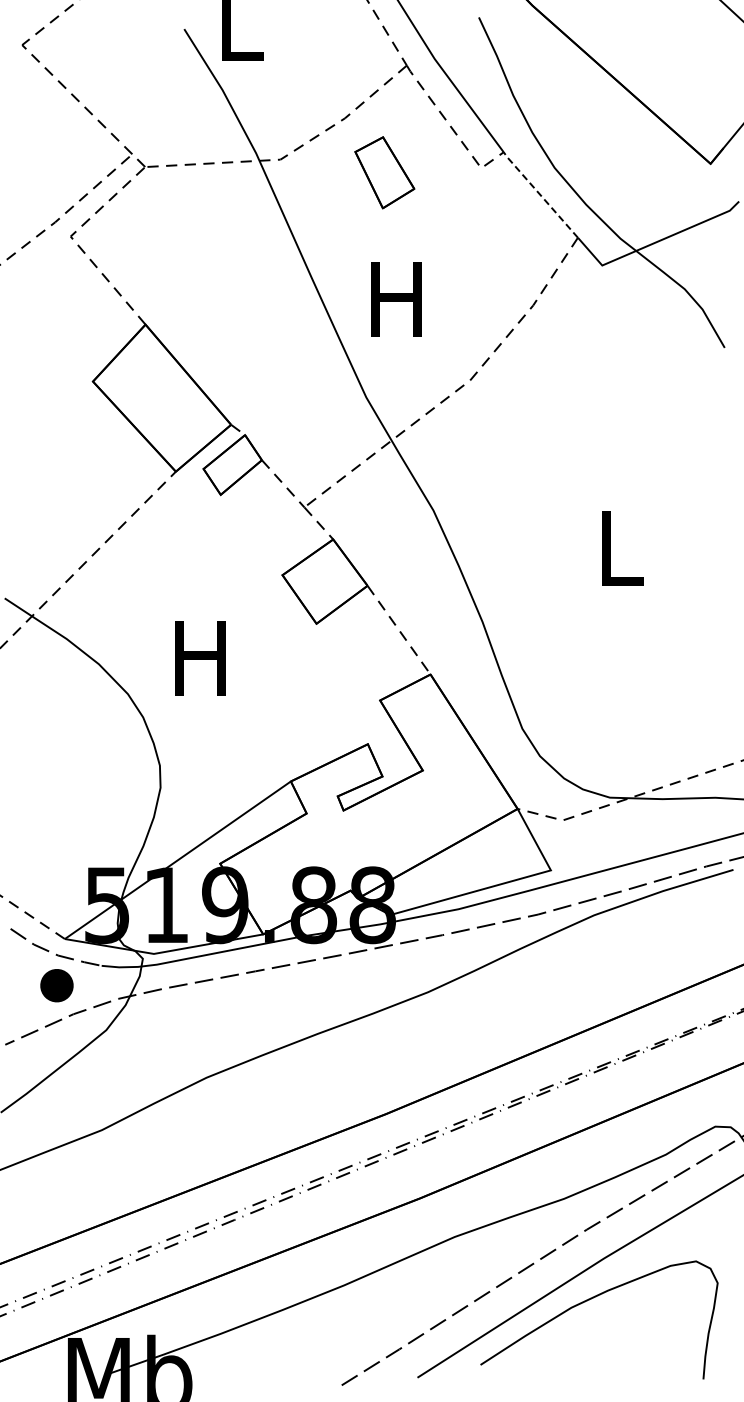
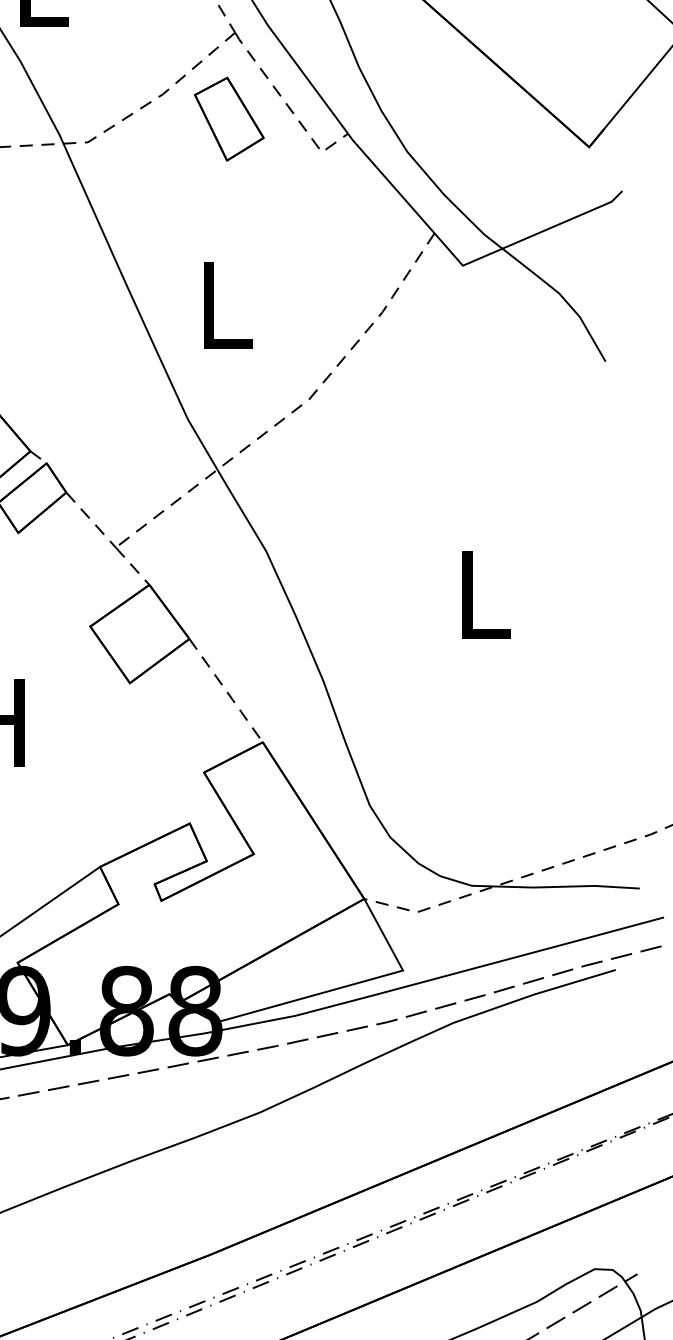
part: (384, 172) -> (228, 118), moved
line: (539, 194) -> (389, 182), dashed -> solid
text: (396, 299) -> (223, 305), H -> L

